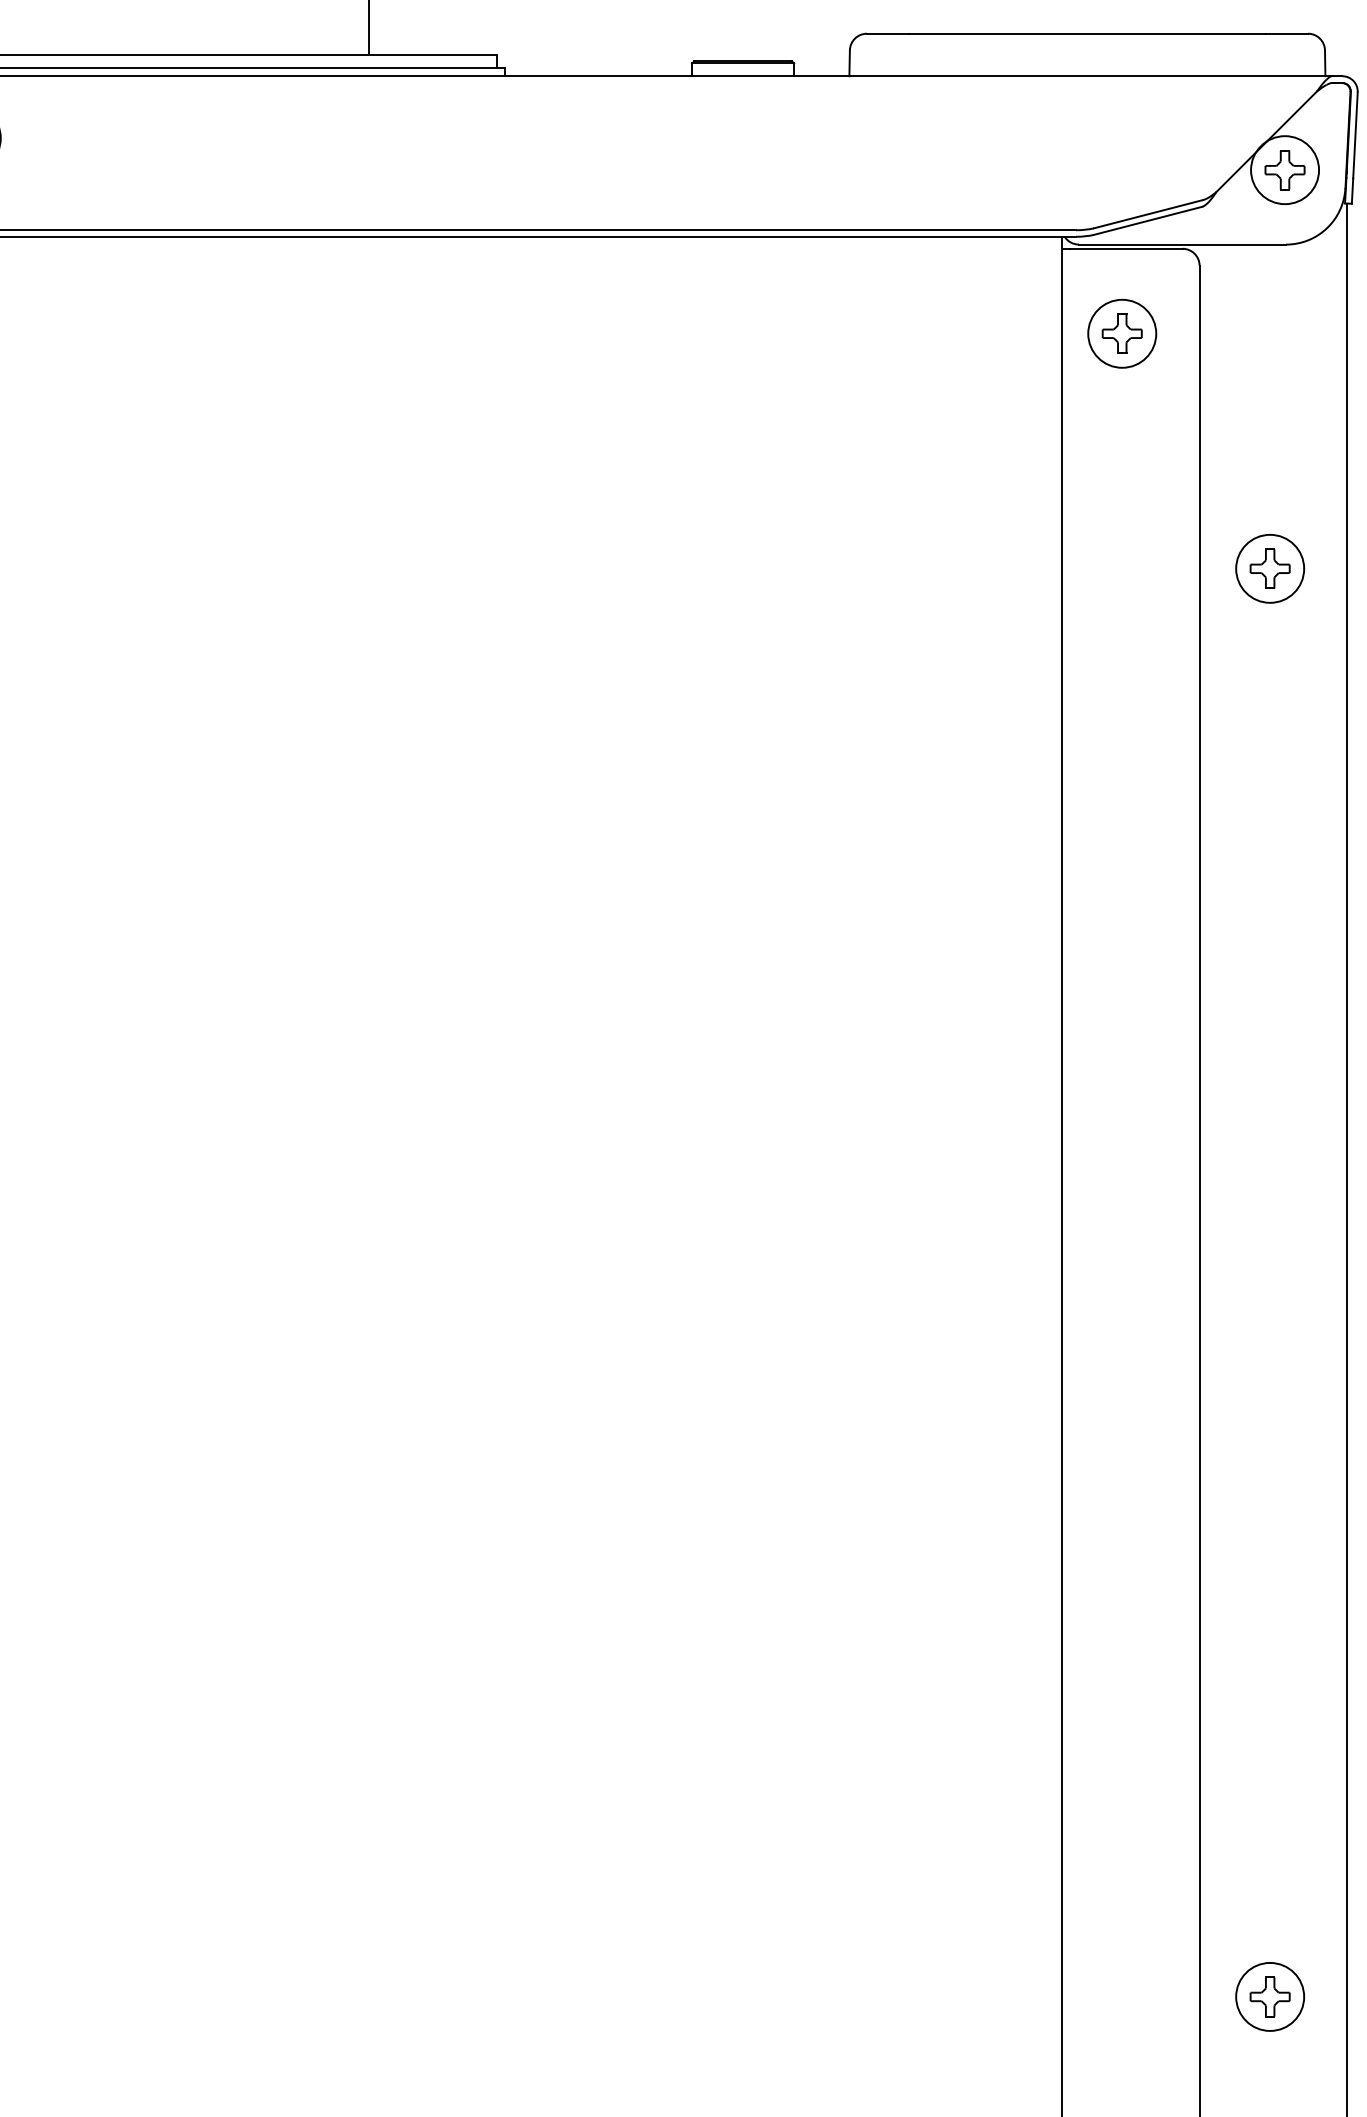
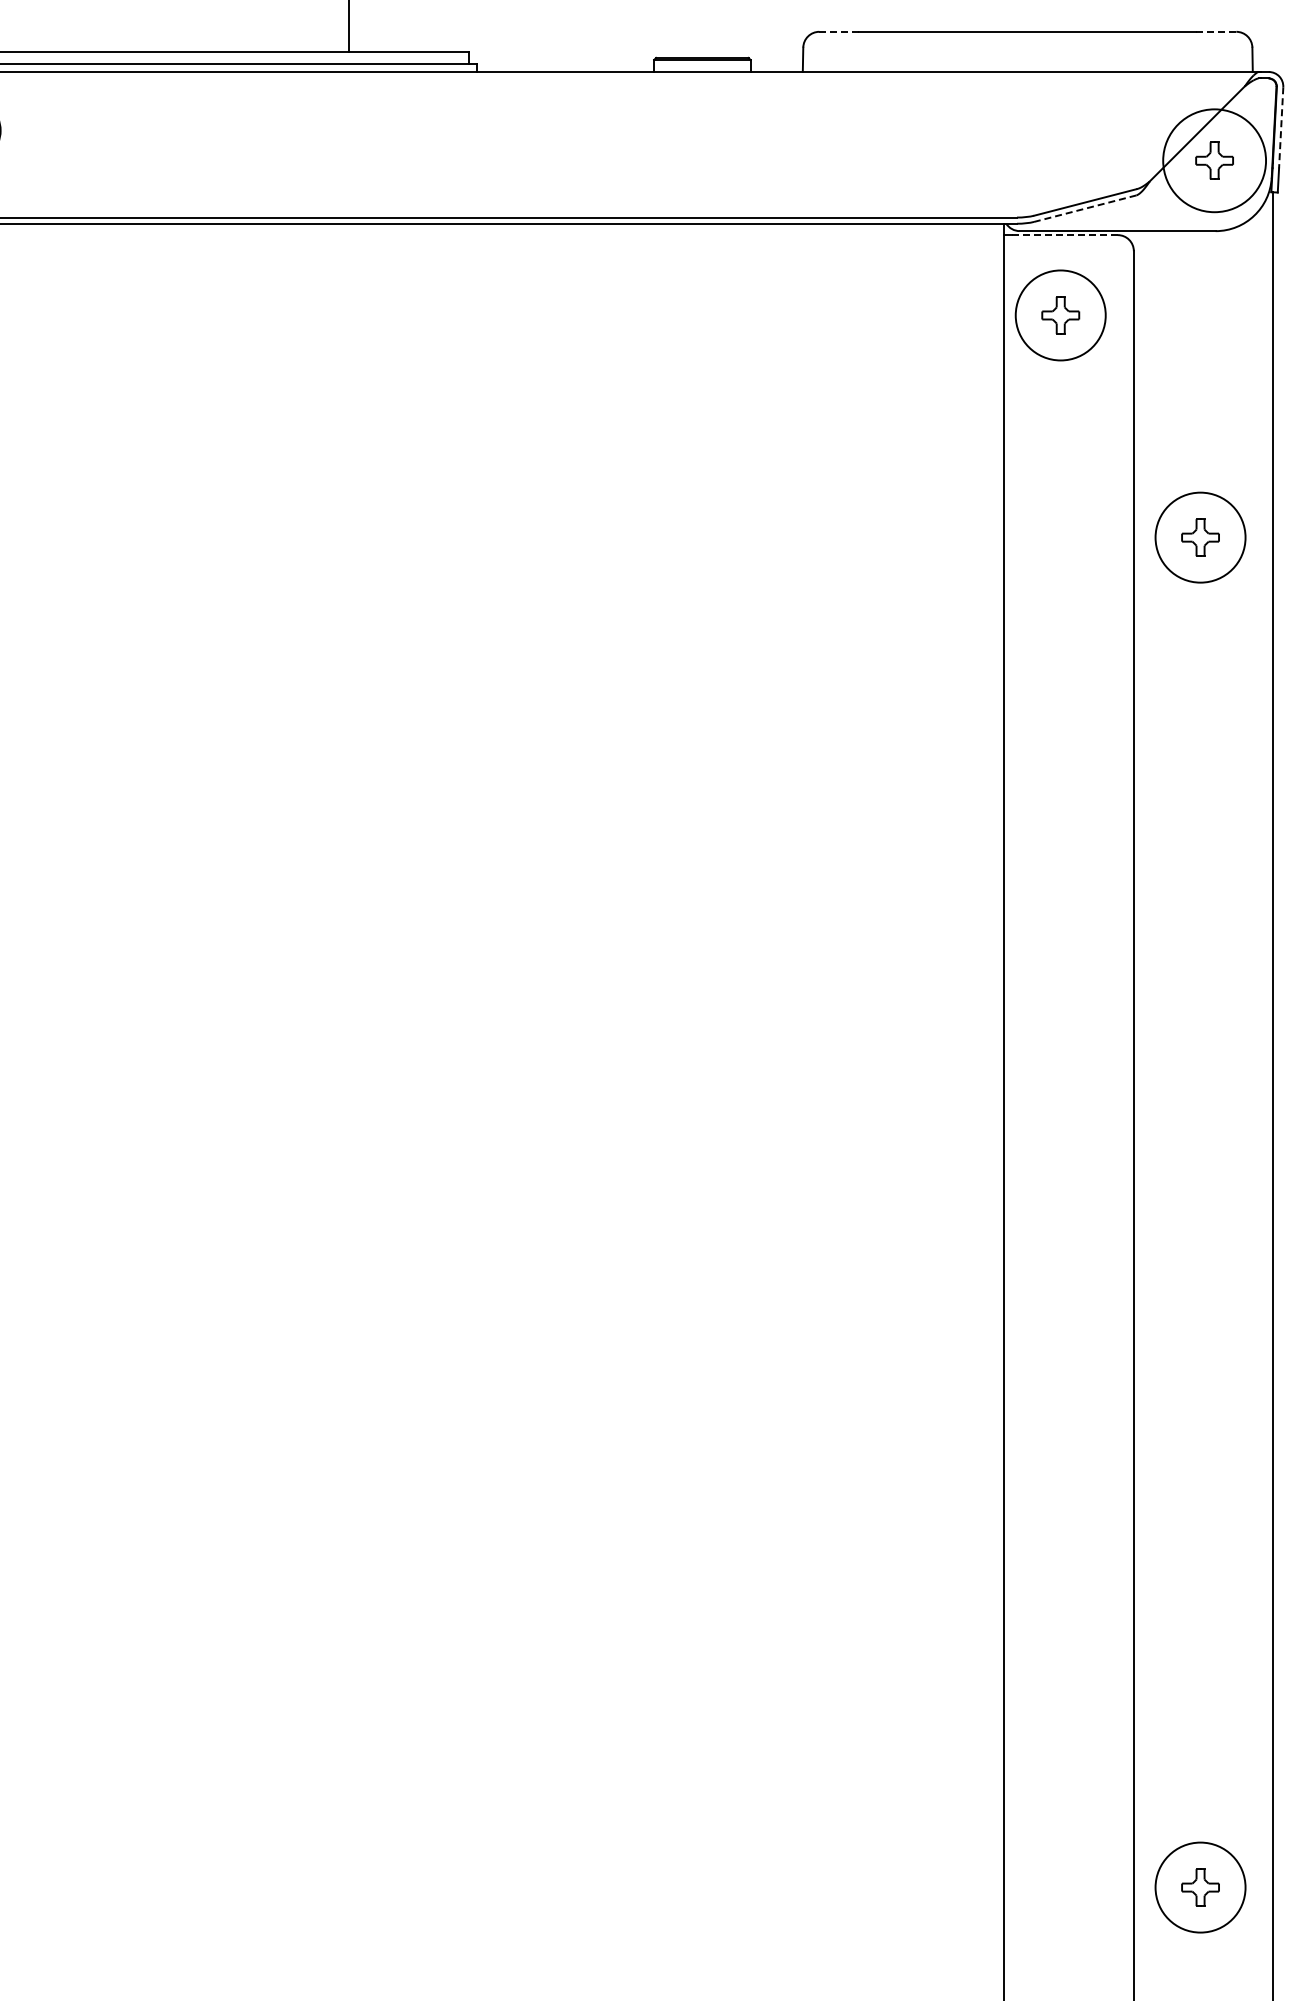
line: (887, 33) -> (838, 31), solid -> dashed
line: (1285, 33) -> (1215, 31), solid -> dashed
line: (1355, 134) -> (1281, 127), solid -> dashed
circle: (1284, 169) -> (1214, 160), size x1.6
line: (1148, 220) -> (1085, 208), solid -> dashed
line: (1127, 249) -> (1065, 235), solid -> dashed
circle: (1121, 333) -> (1060, 315), size x1.4
circle: (1270, 568) -> (1200, 537), size x1.4
circle: (1270, 1996) -> (1200, 1887), size x1.4

